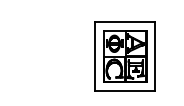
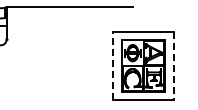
line: (95, 56) -> (113, 65), solid -> dashed
line: (155, 57) -> (173, 66), solid -> dashed

